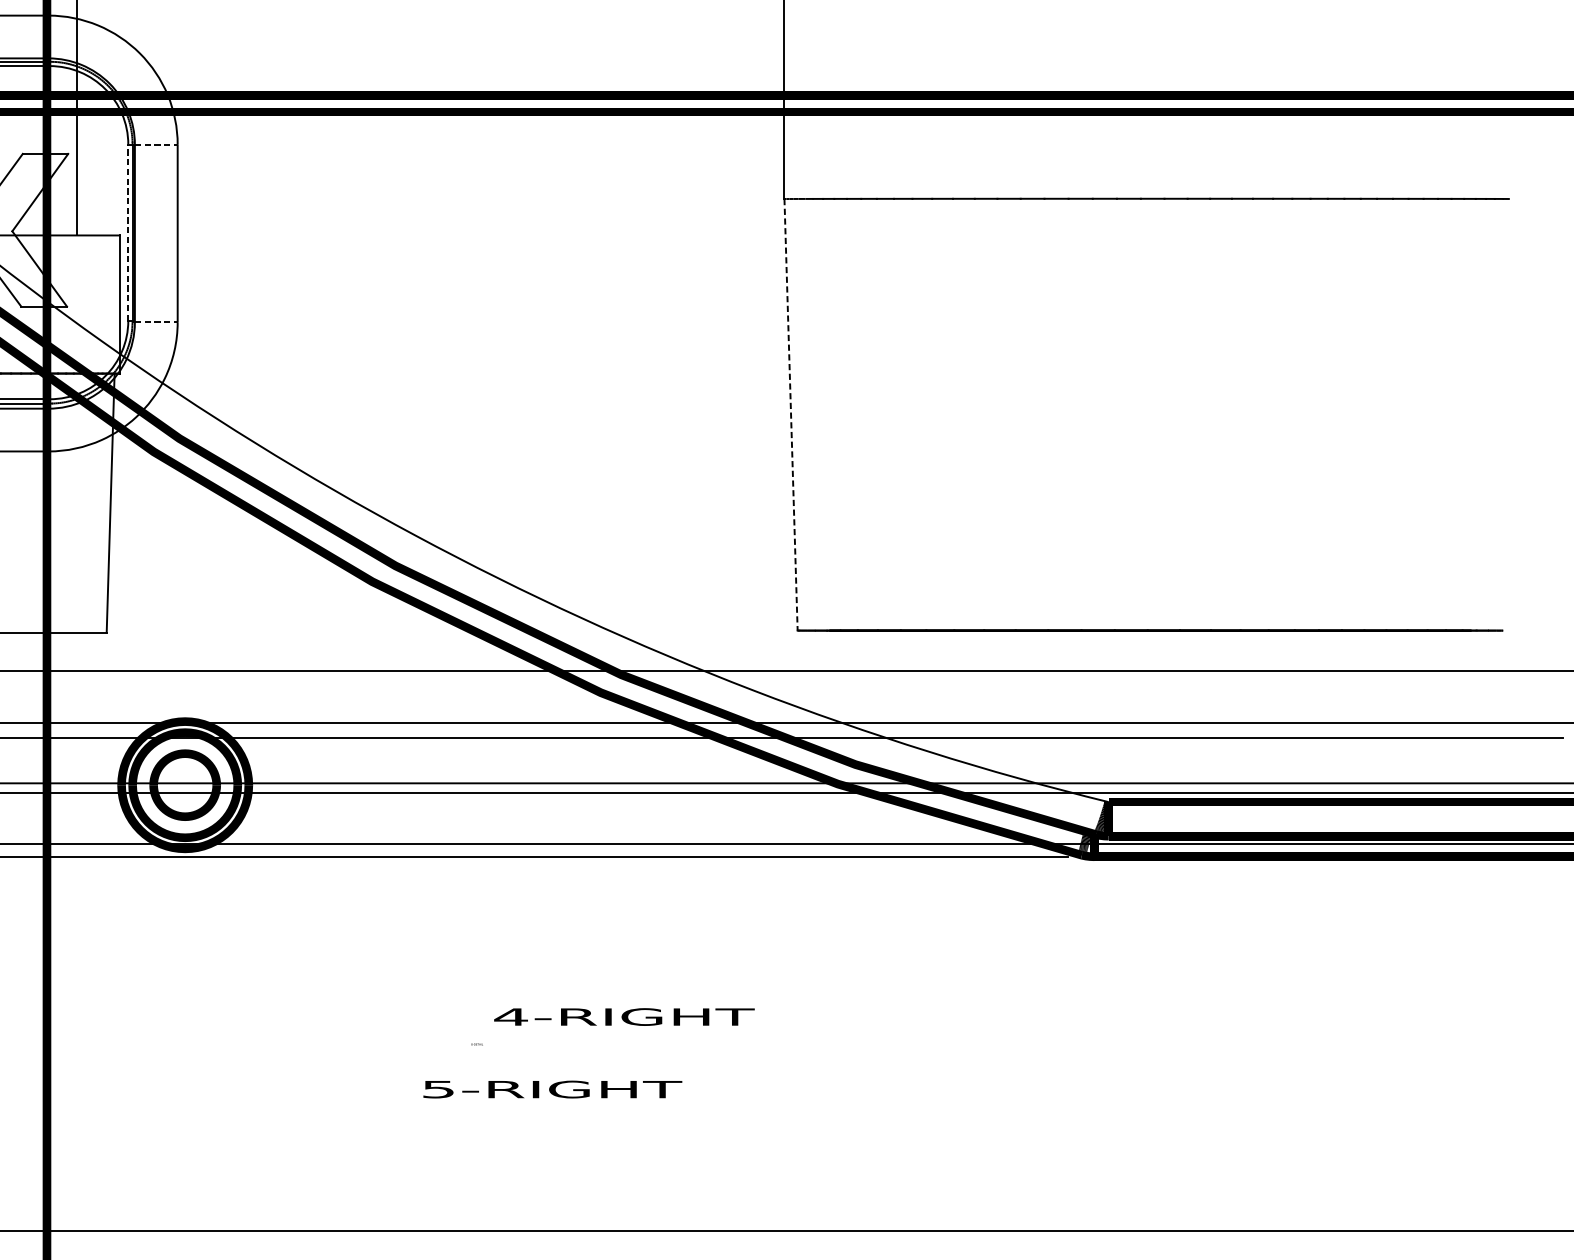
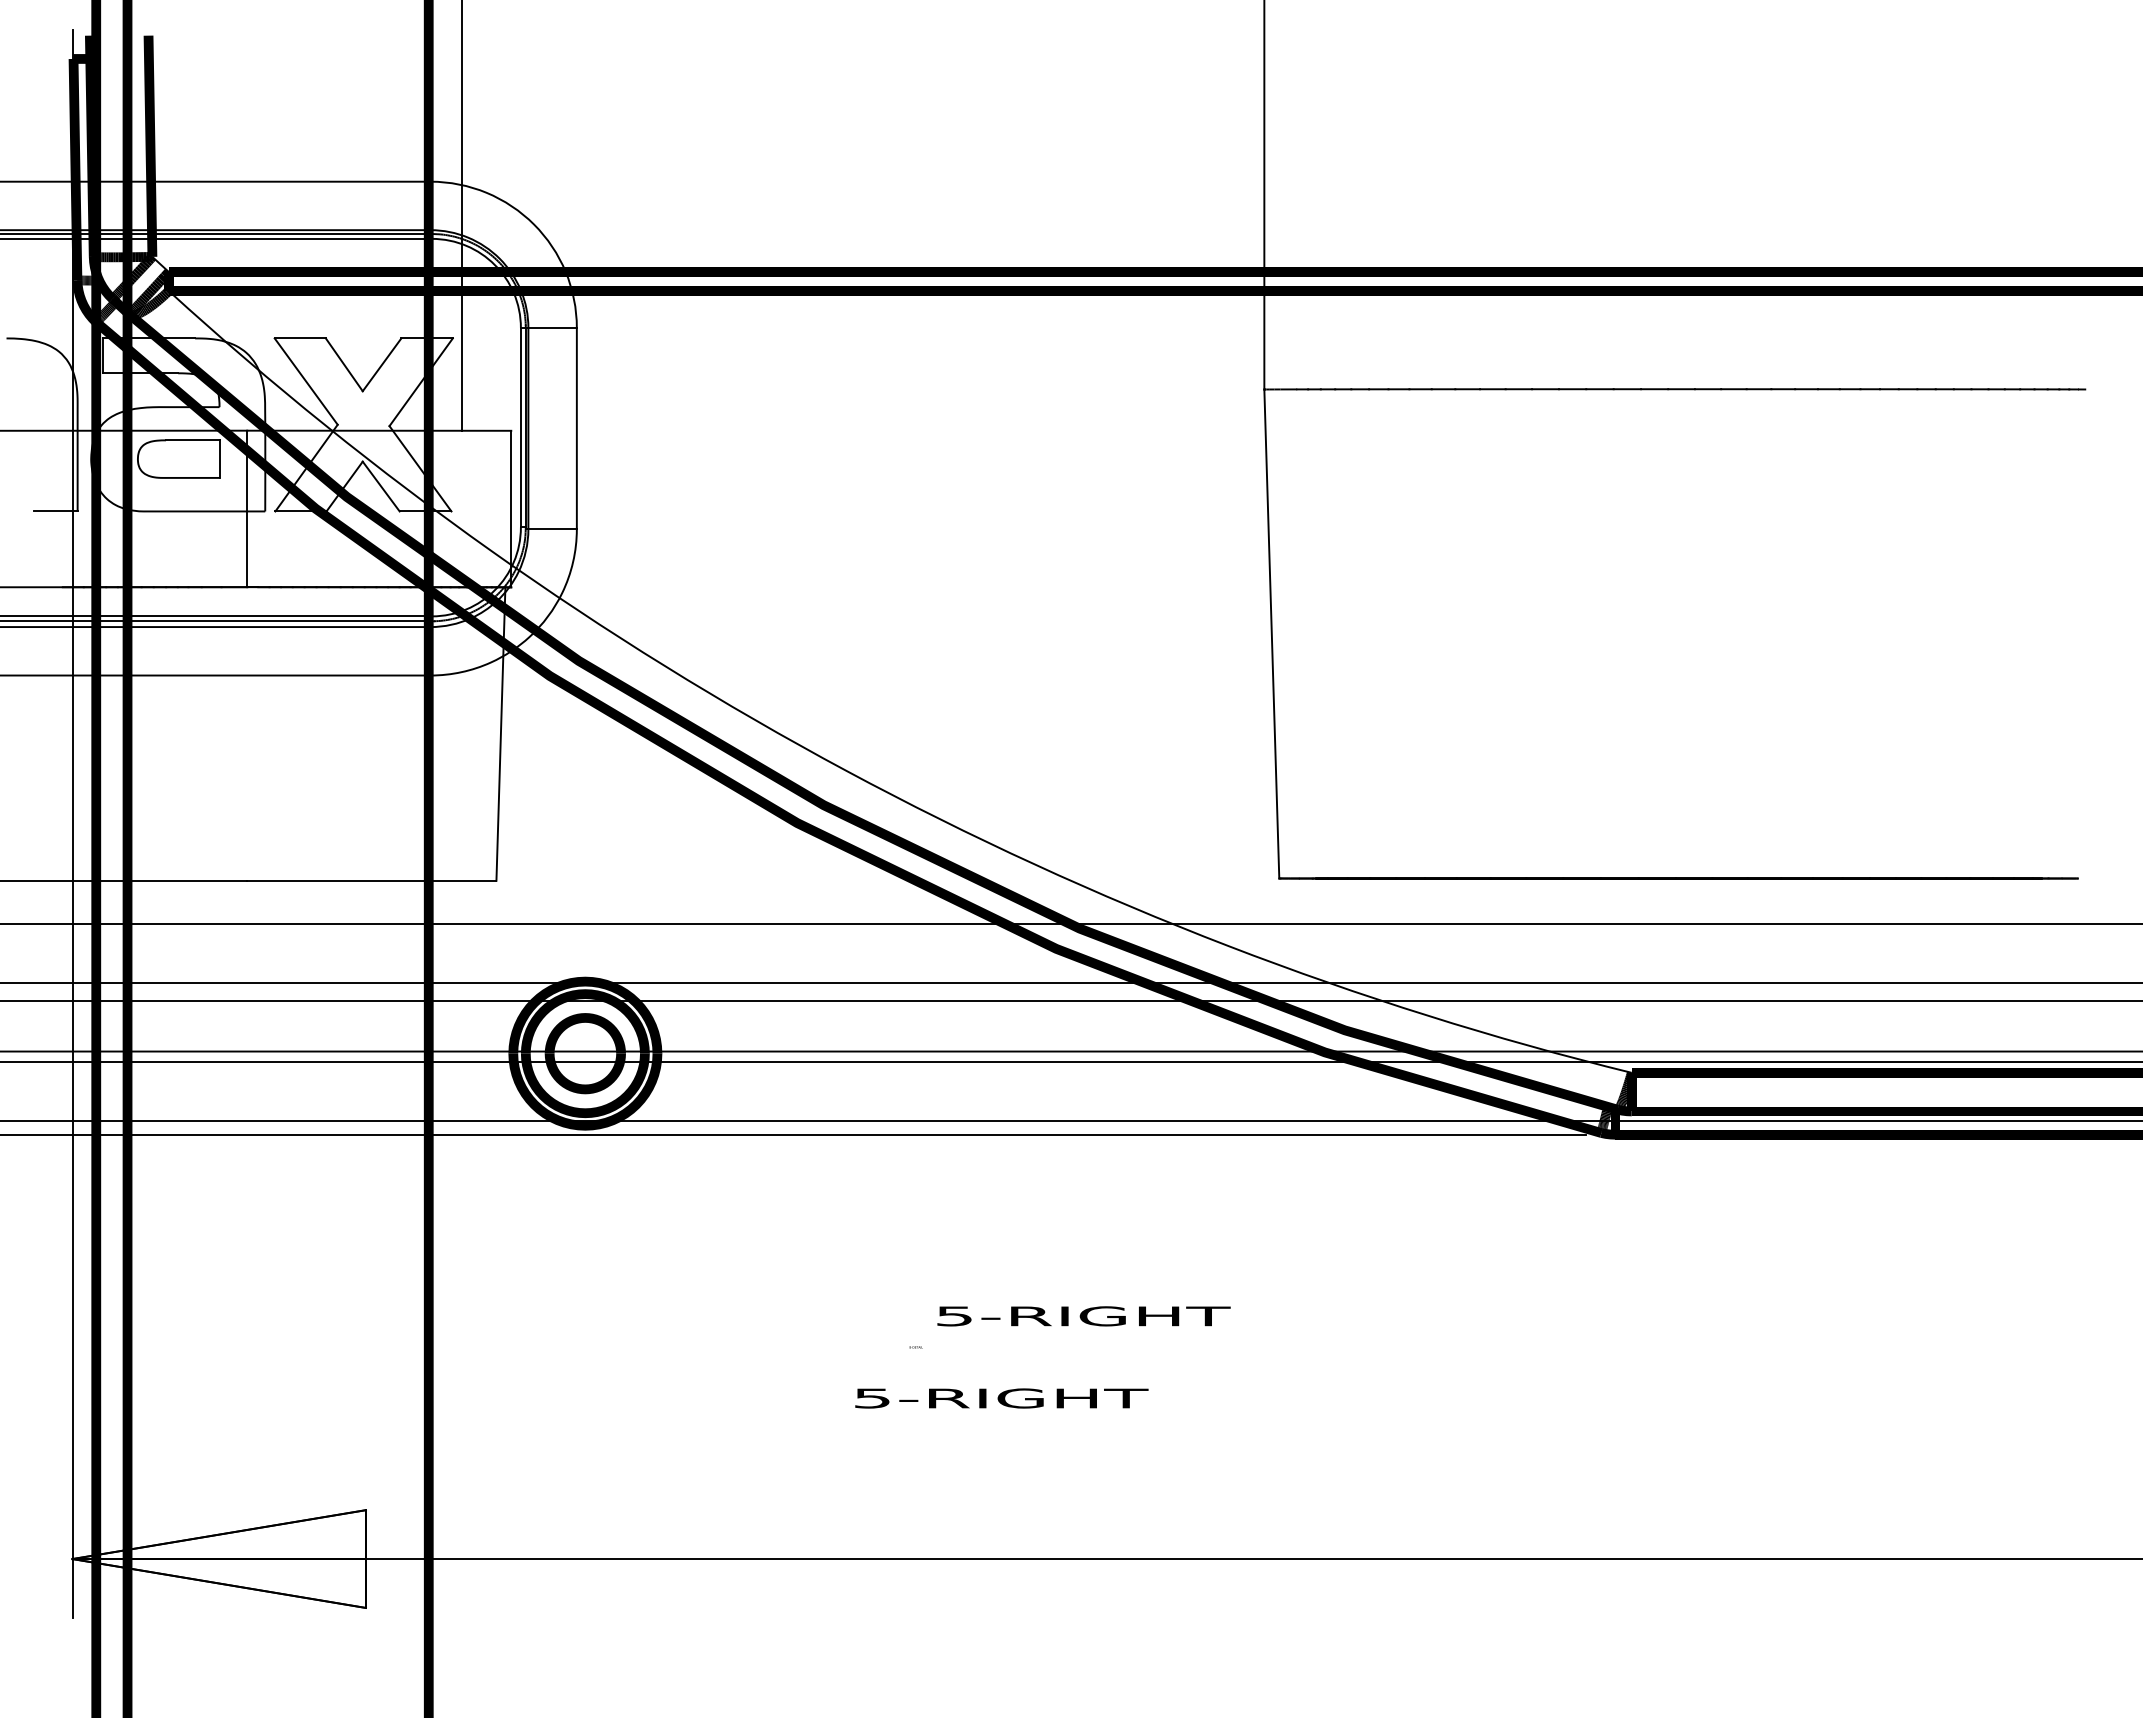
line: (157, 144) -> (553, 327), dashed -> solid
line: (127, 232) -> (520, 427), dashed -> solid
line: (157, 322) -> (553, 529), dashed -> solid
line: (790, 415) -> (1271, 634), dashed -> solid
text: (510, 1017) -> (954, 1316), 4-RIGHT -> 5-RIGHT

